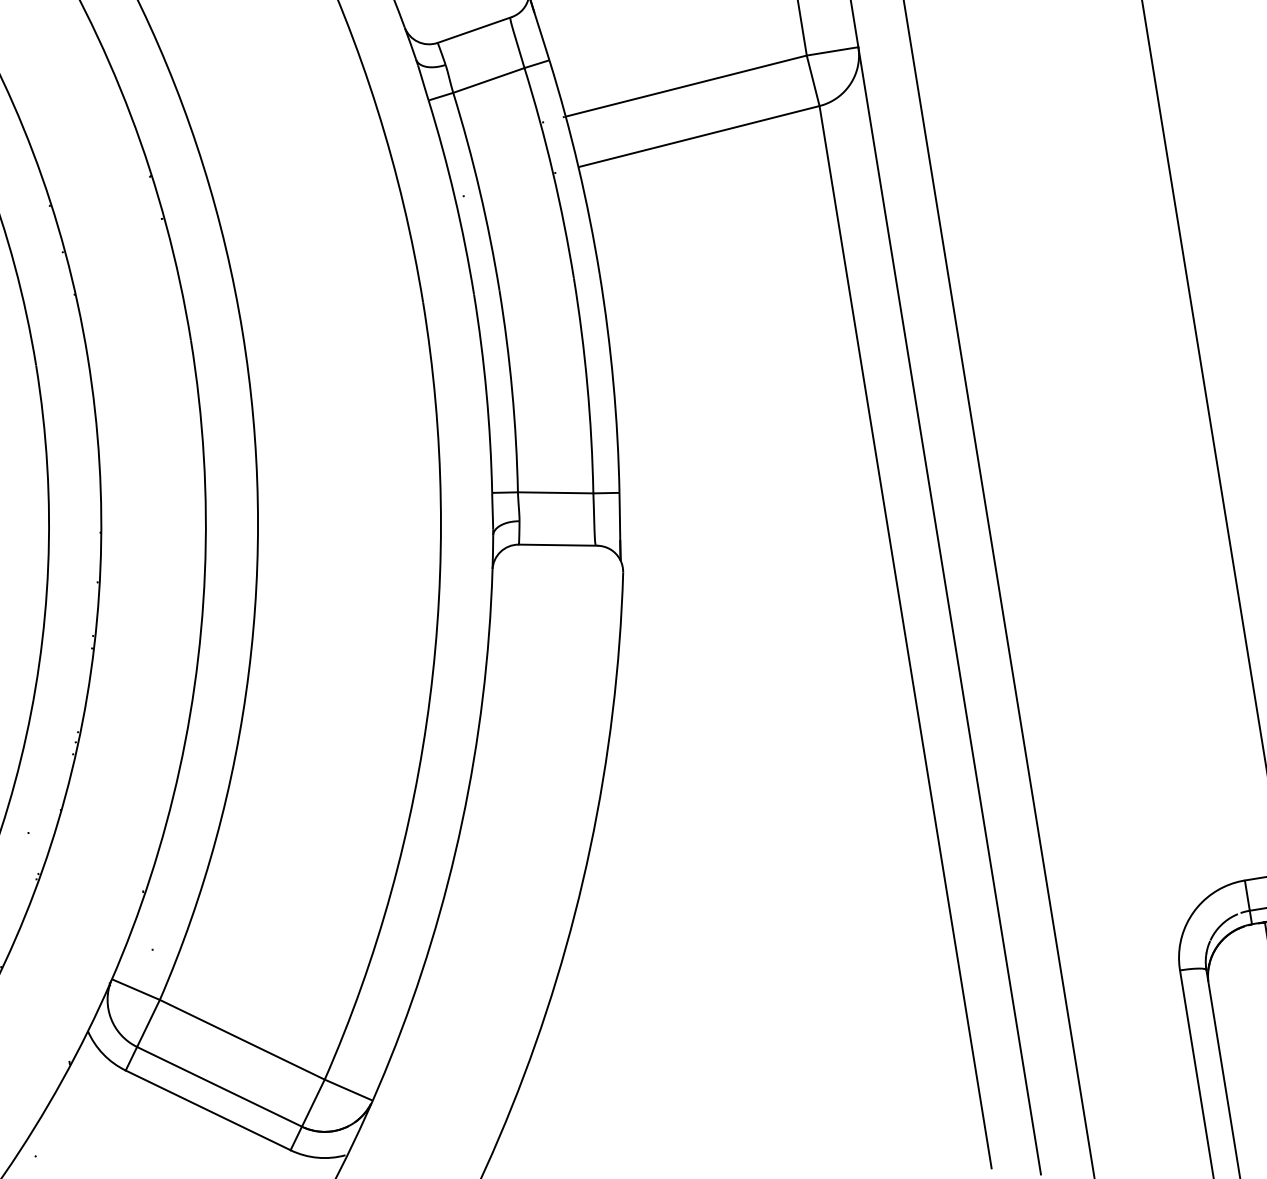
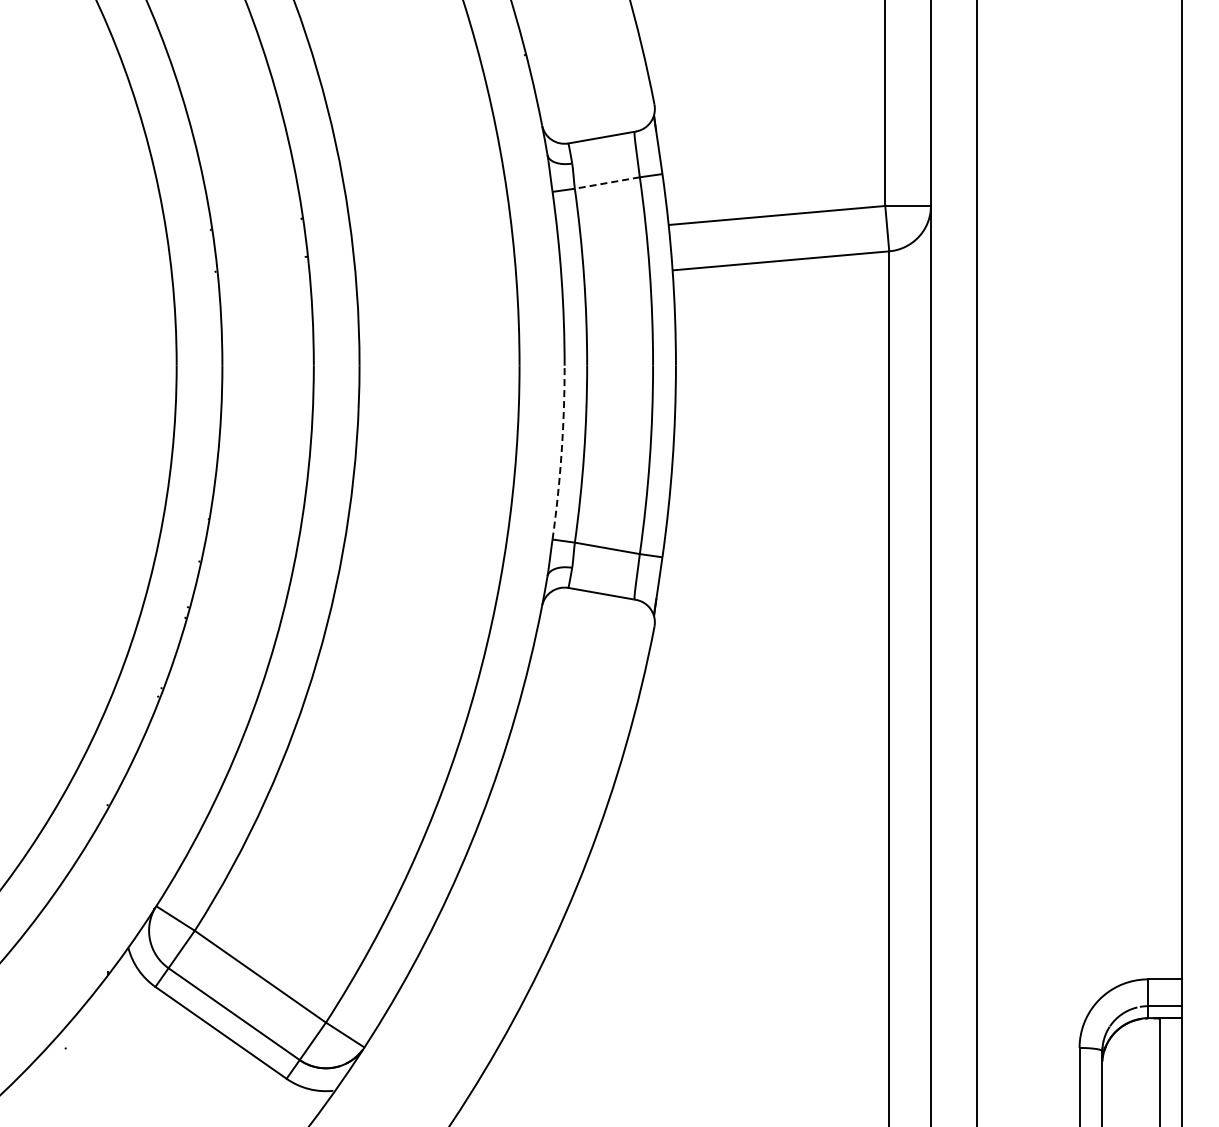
line: (489, 80) -> (607, 183), solid -> dashed
arc: (486, 393) -> (561, 452), solid -> dashed

